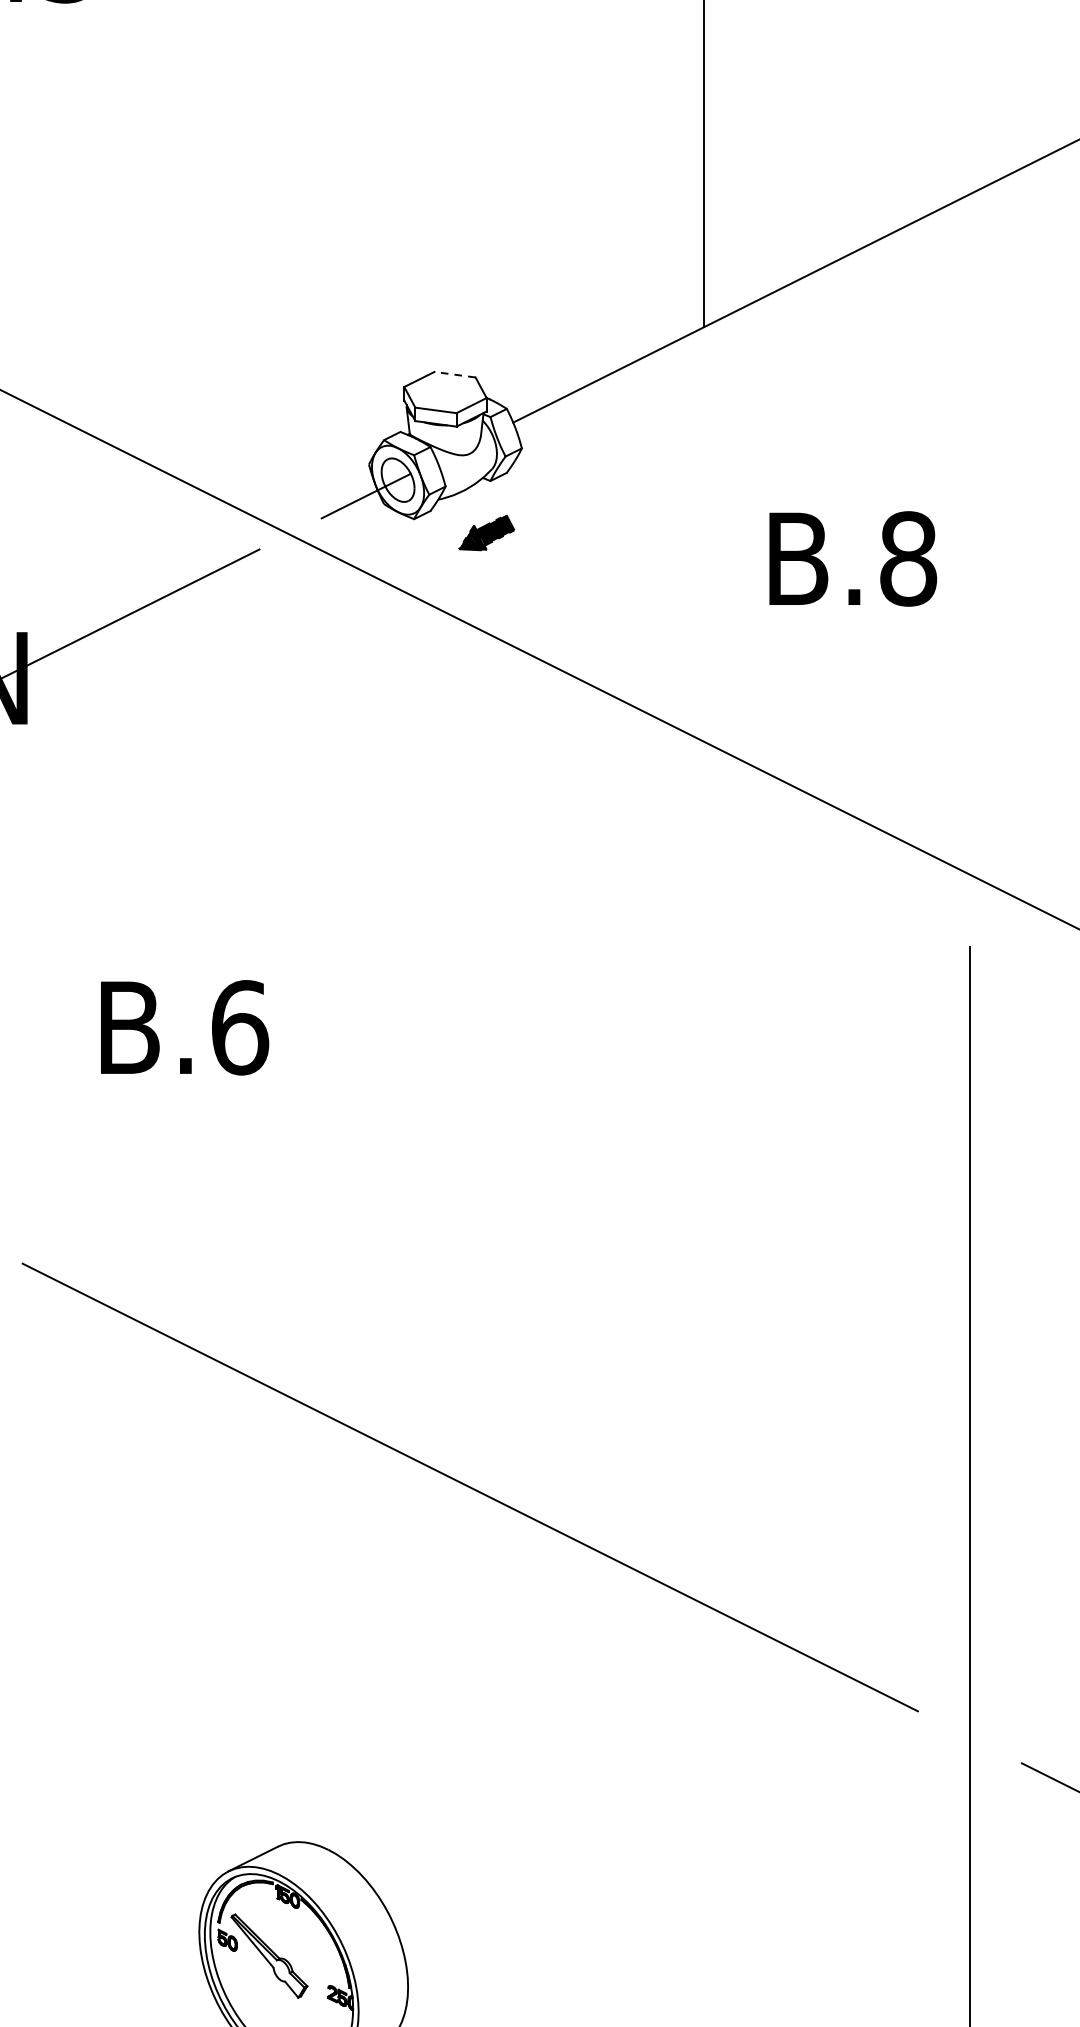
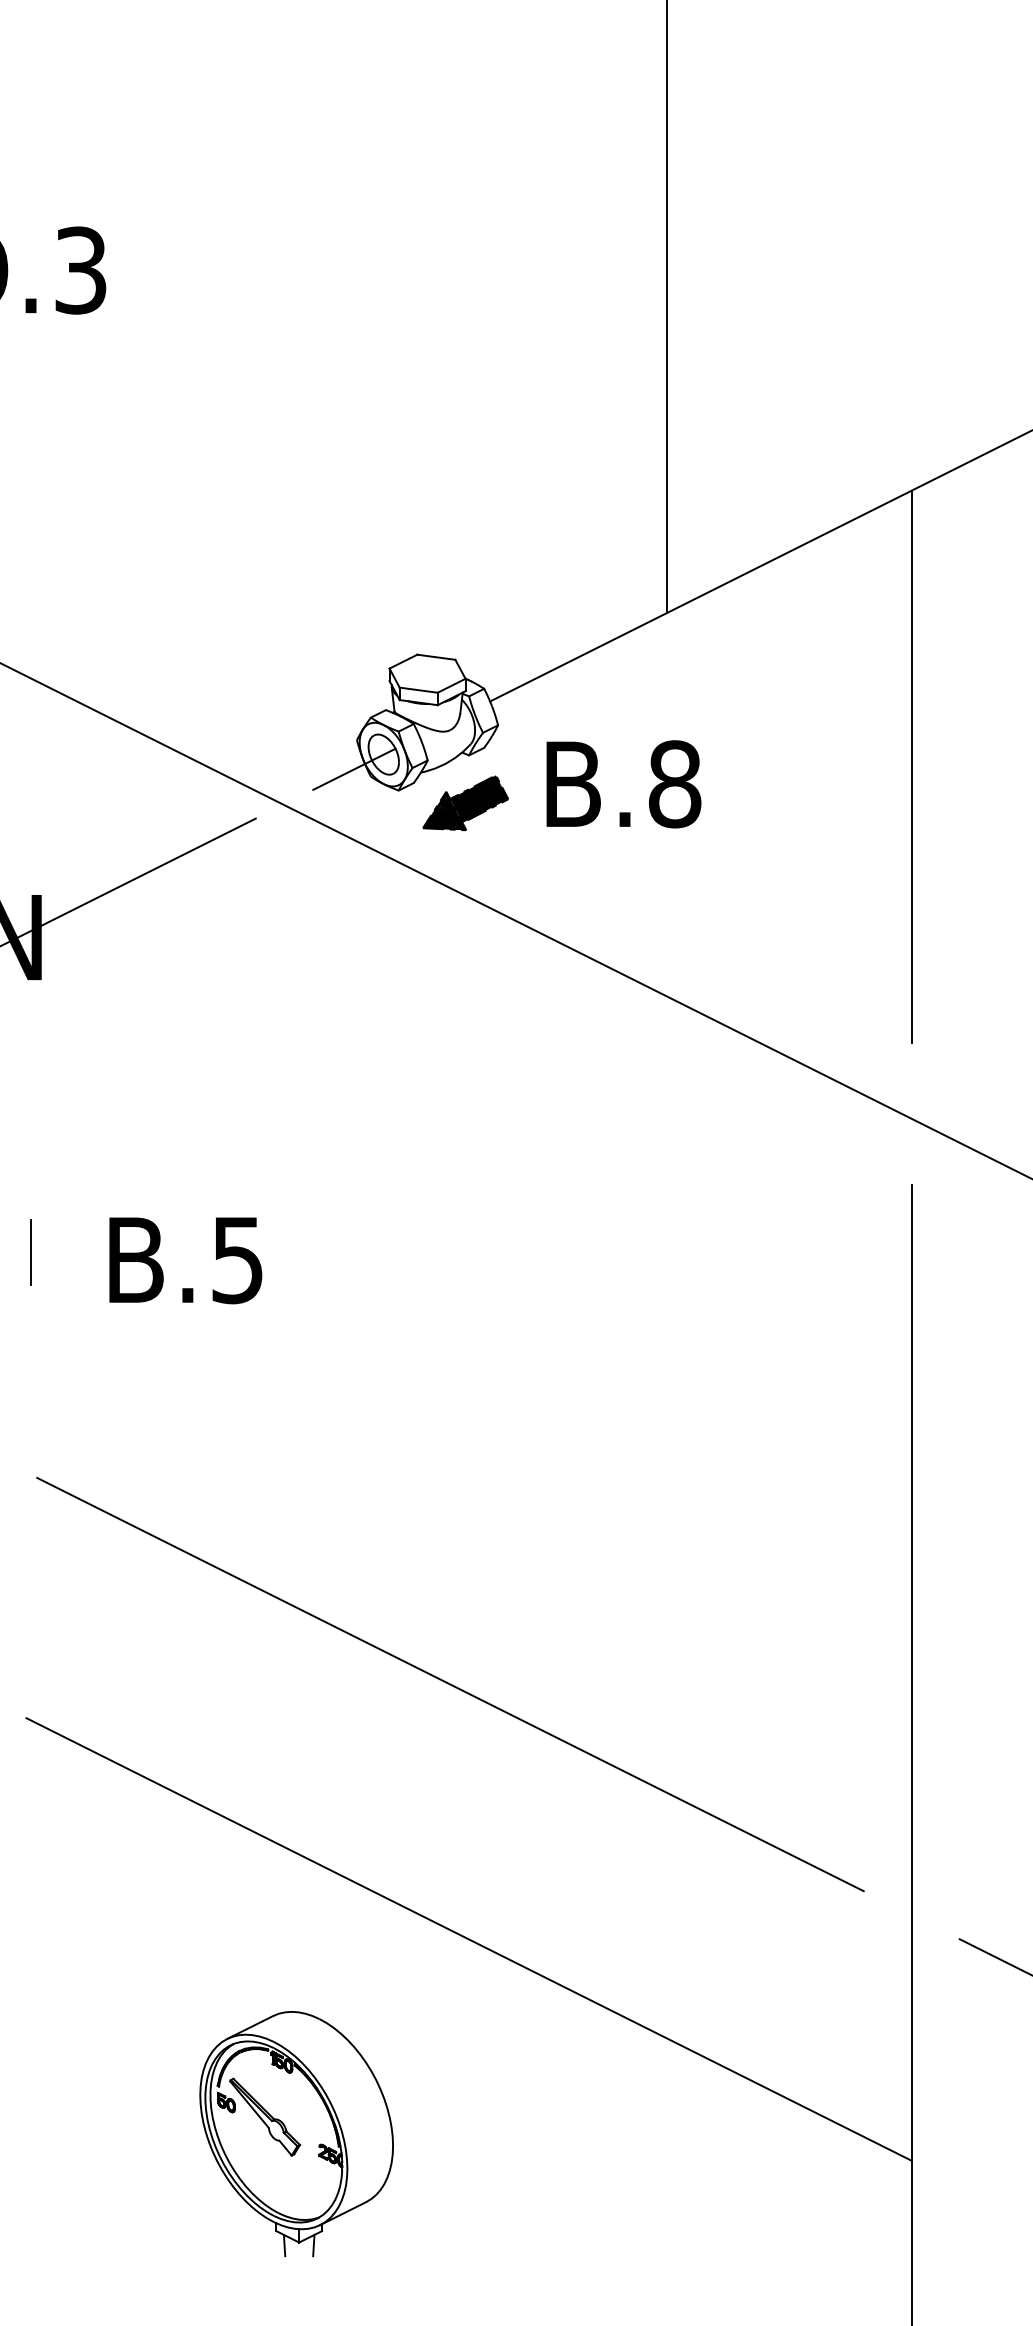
line: (454, 374) -> (435, 657), dashed -> solid
line: (969, 493) -> (911, 766), added
part: (486, 533) -> (465, 803), size x1.67
text: (852, 559) -> (623, 784), moved
line: (15, 1018) -> (30, 1251), added
text: (240, 1028) -> (238, 1260), B.6 -> B.5
line: (489, 1763) -> (468, 1939), added

